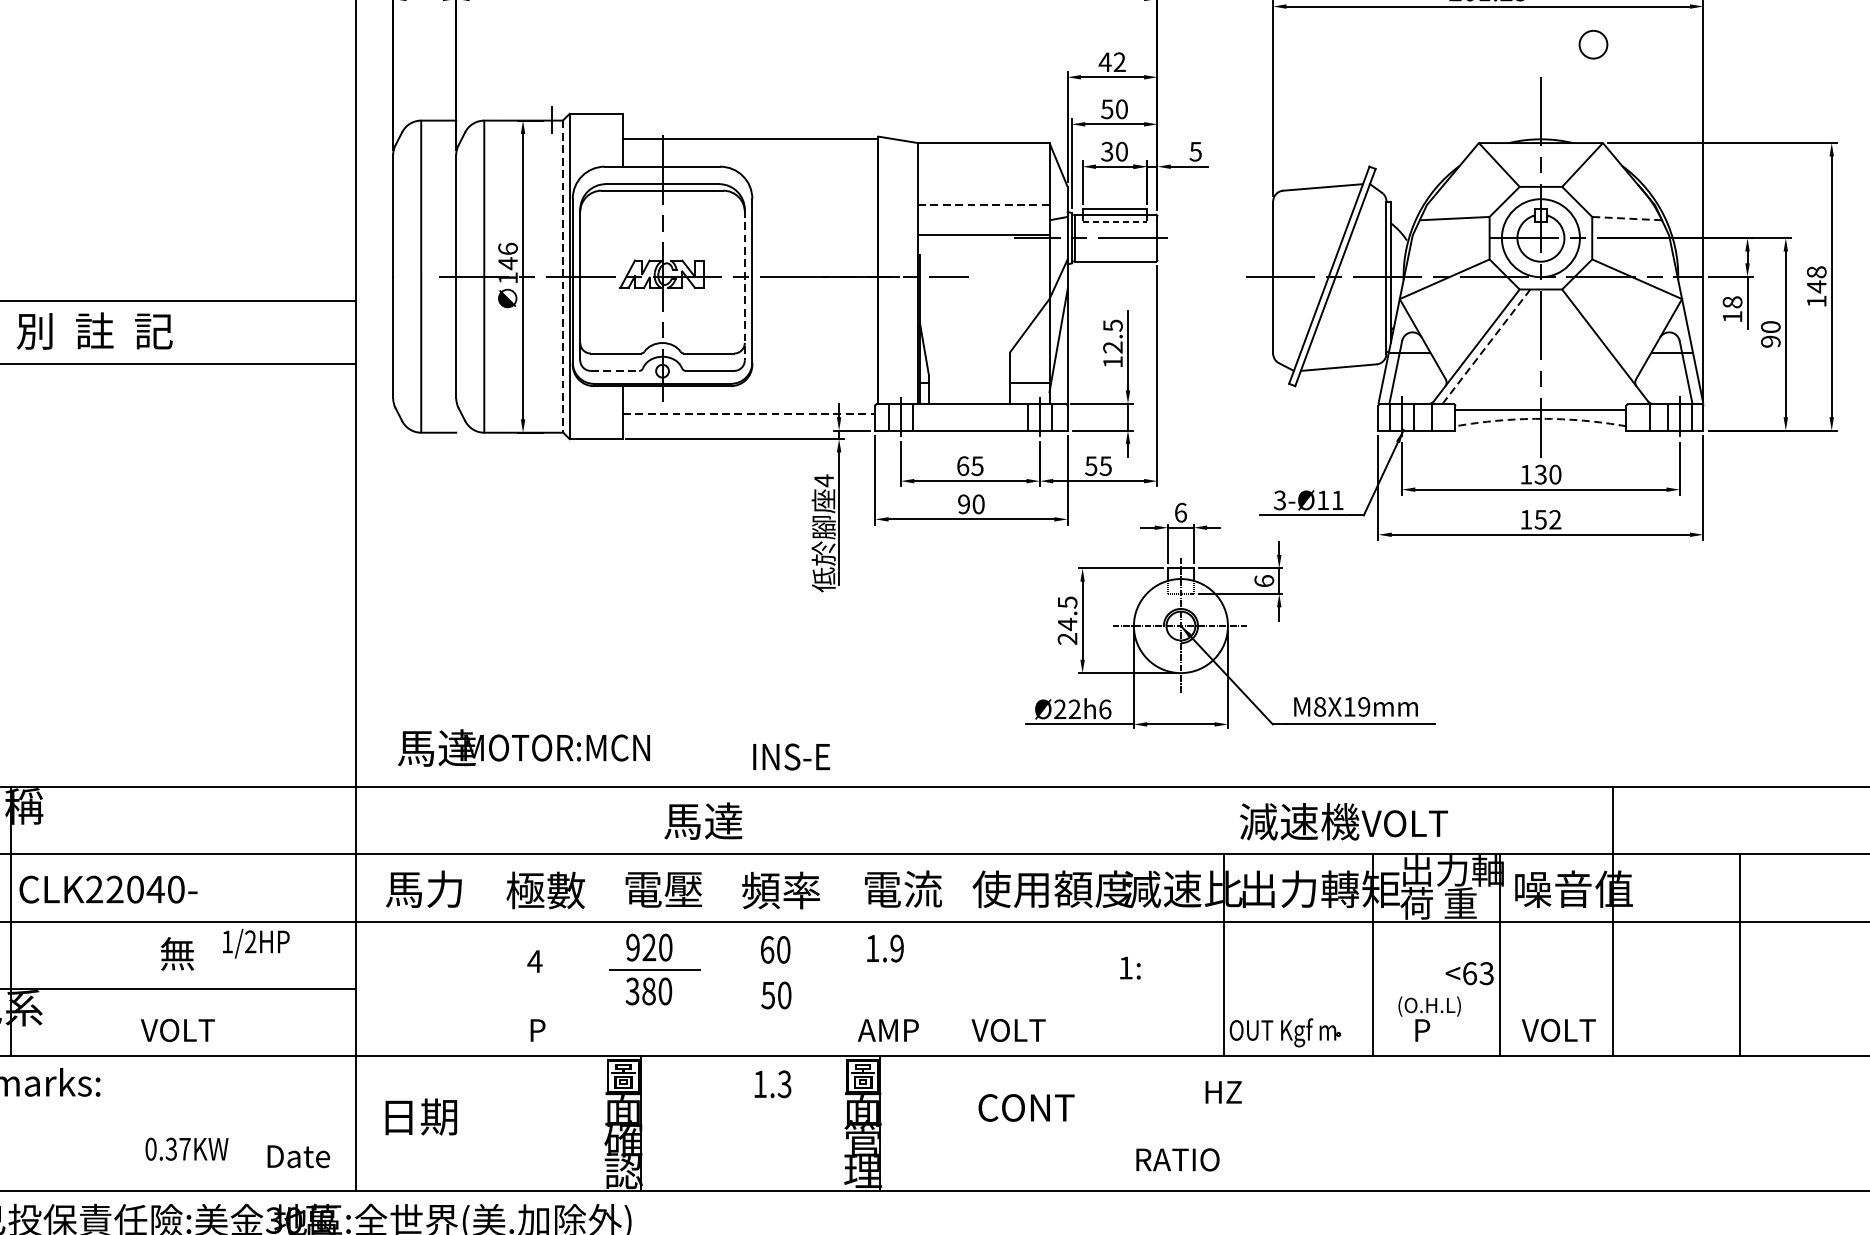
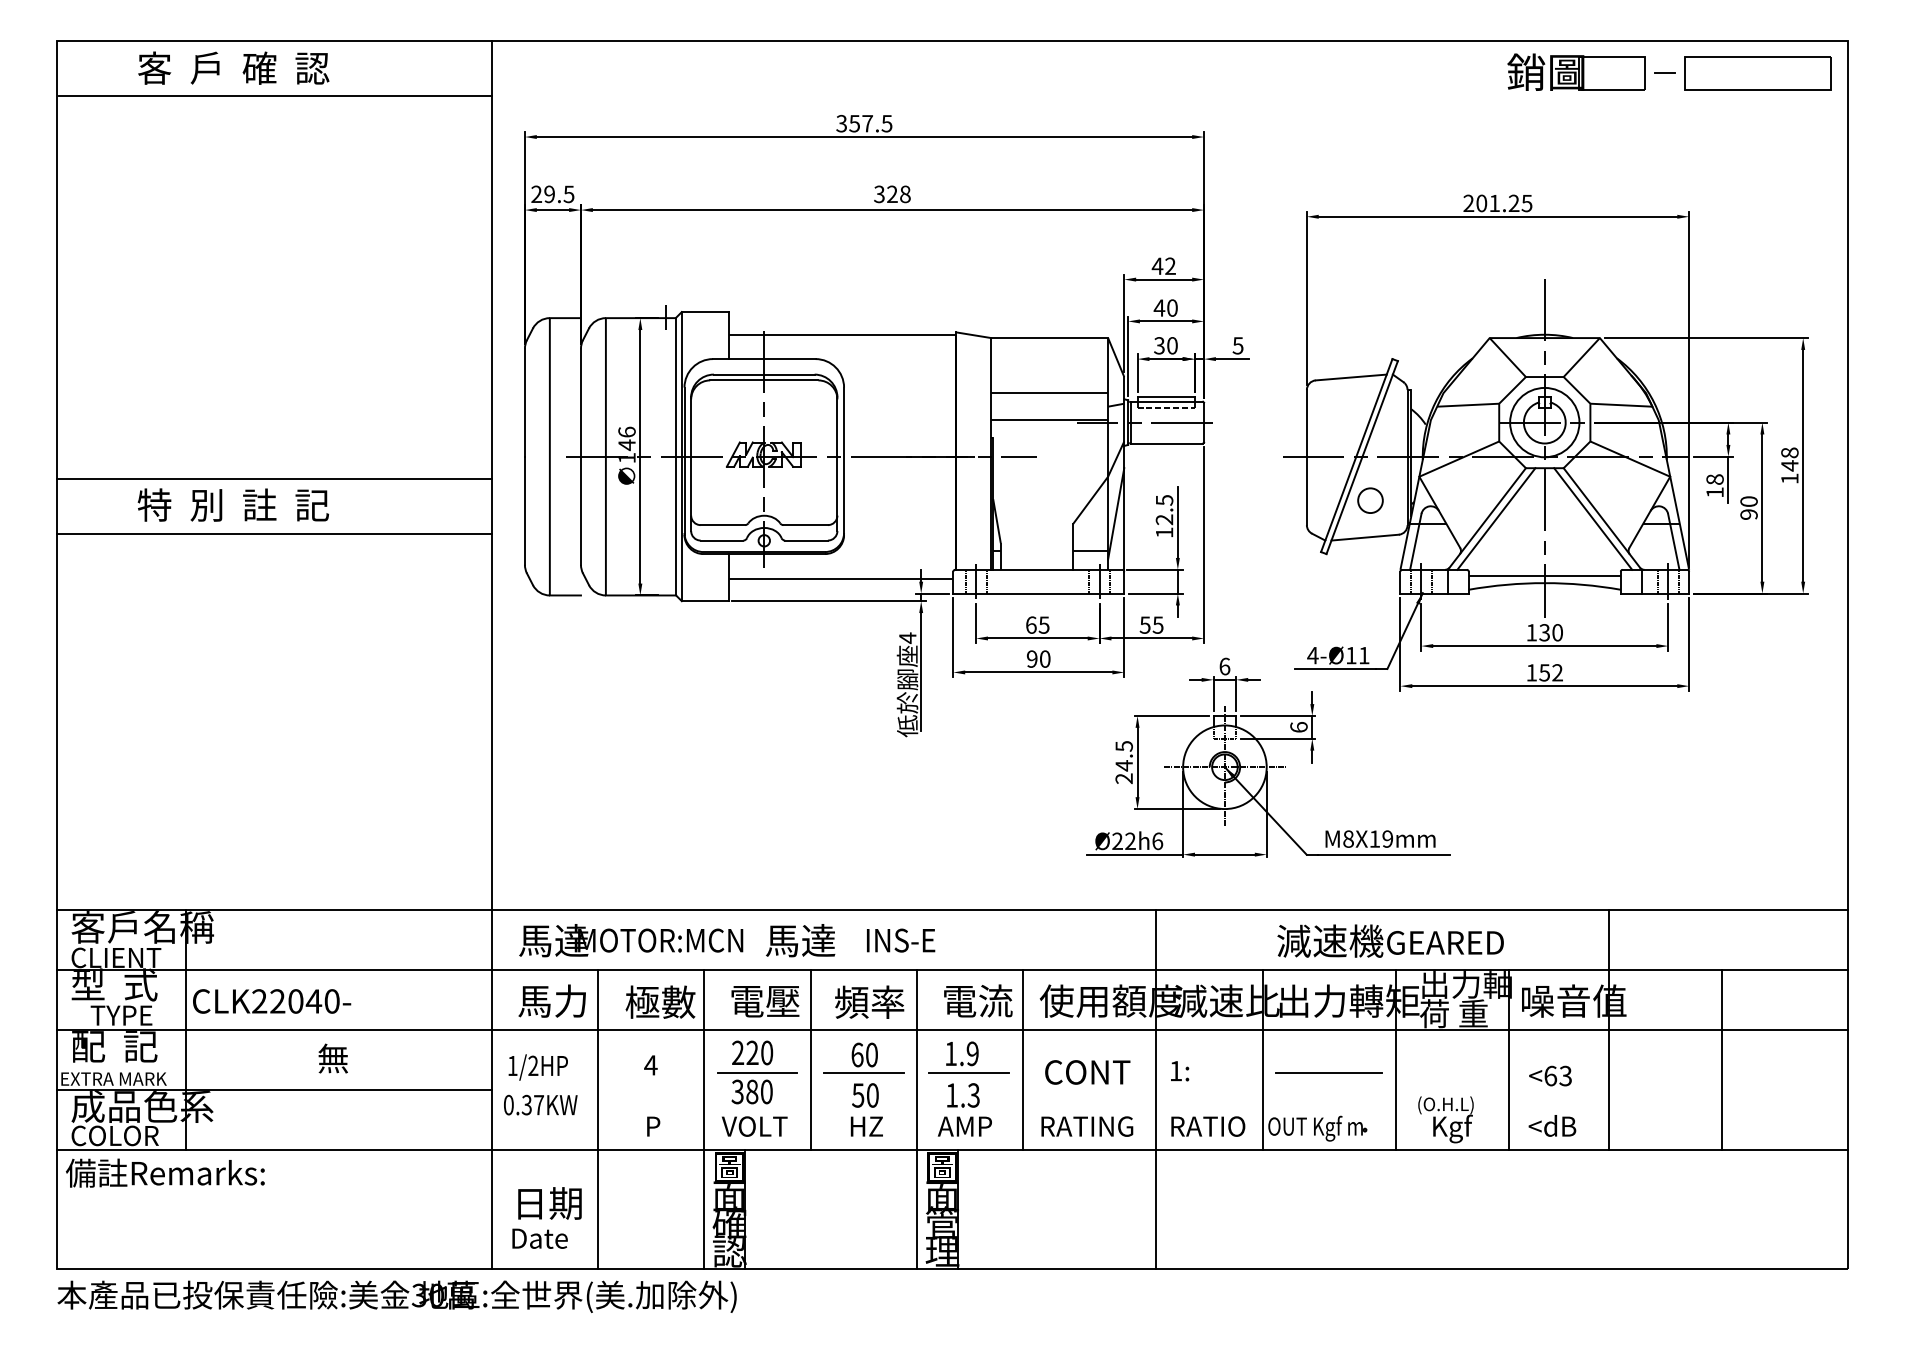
circle: (1593, 44) -> (1370, 500), moved
text: (1107, 108) -> (1159, 307), 50 -> 40
line: (984, 205) -> (1050, 393), dashed -> solid
line: (1626, 218) -> (1620, 405), dashed -> solid
line: (562, 276) -> (675, 456), dashed -> solid
line: (744, 285) -> (837, 464), dashed -> solid
line: (1595, 346) -> (1593, 518), added
line: (1486, 347) -> (1496, 519), dashed -> solid
line: (615, 370) -> (722, 540), dashed -> solid
line: (749, 413) -> (841, 578), dashed -> solid
arc: (1540, 419) -> (1544, 583), dashed -> solid
text: (1279, 500) -> (1312, 655), 3-Ø11 -> 4-Ø11
text: (524, 747) -> (631, 940), moved
text: (792, 756) -> (901, 940), moved
text: (1428, 823) -> (1444, 942), VOLT -> GEARED
text: (255, 943) -> (537, 1067), moved
text: (633, 948) -> (738, 1053), 920 -> 220
line: (714, 954) -> (810, 1059), added
line: (954, 954) -> (1023, 1059), added
line: (774, 970) -> (863, 1073), added
line: (892, 970) -> (968, 1073), added
line: (1298, 970) -> (1329, 1073), added
text: (1469, 972) -> (1550, 1075), moved
line: (1103, 988) -> (1156, 1089), added
line: (474, 1022) -> (597, 1119), added
line: (595, 1022) -> (704, 1119), added
line: (834, 1022) -> (917, 1119), added
text: (1558, 1029) -> (1560, 1125), VOLT -> <dB
text: (177, 1030) -> (754, 1126), moved
text: (1025, 1030) -> (1086, 1126), VOLT -> RATING
text: (1438, 1032) -> (1453, 1128), P -> Kgf
text: (773, 1084) -> (963, 1095), moved
text: (1223, 1092) -> (866, 1126), moved
text: (1026, 1108) -> (1087, 1072), moved
text: (186, 1148) -> (540, 1104), moved
text: (298, 1156) -> (539, 1238), moved
text: (1178, 1159) -> (1208, 1126), moved

